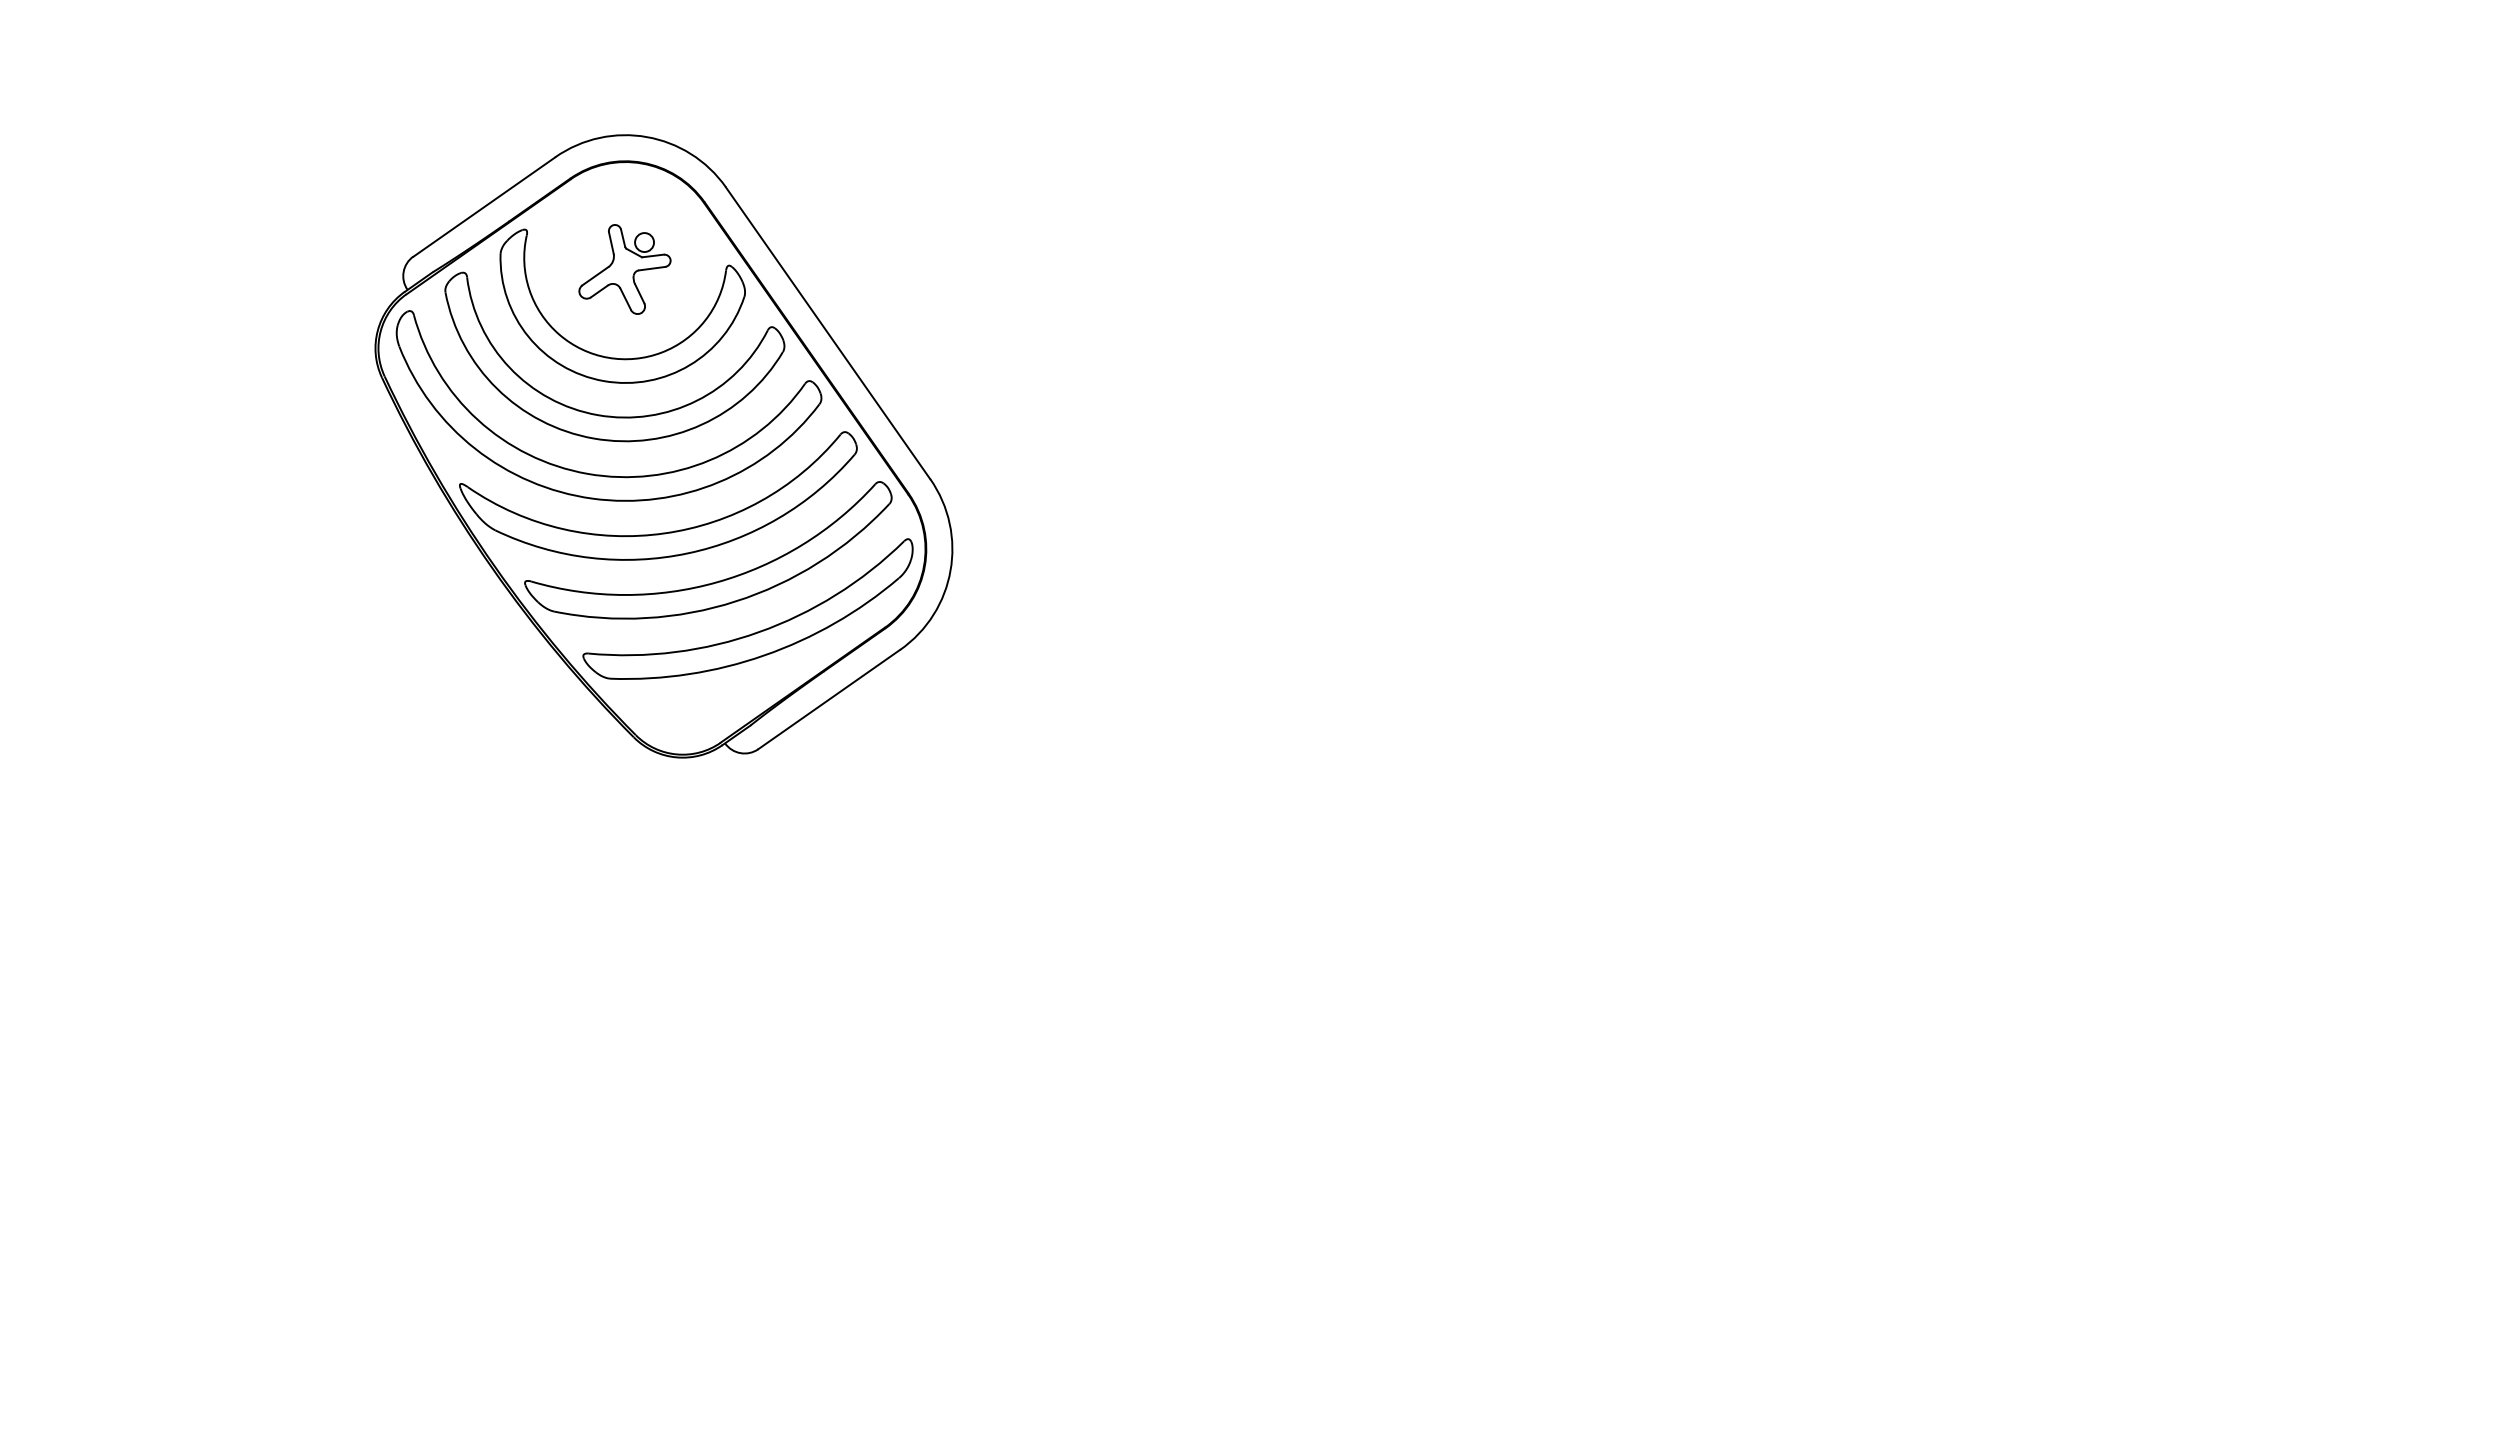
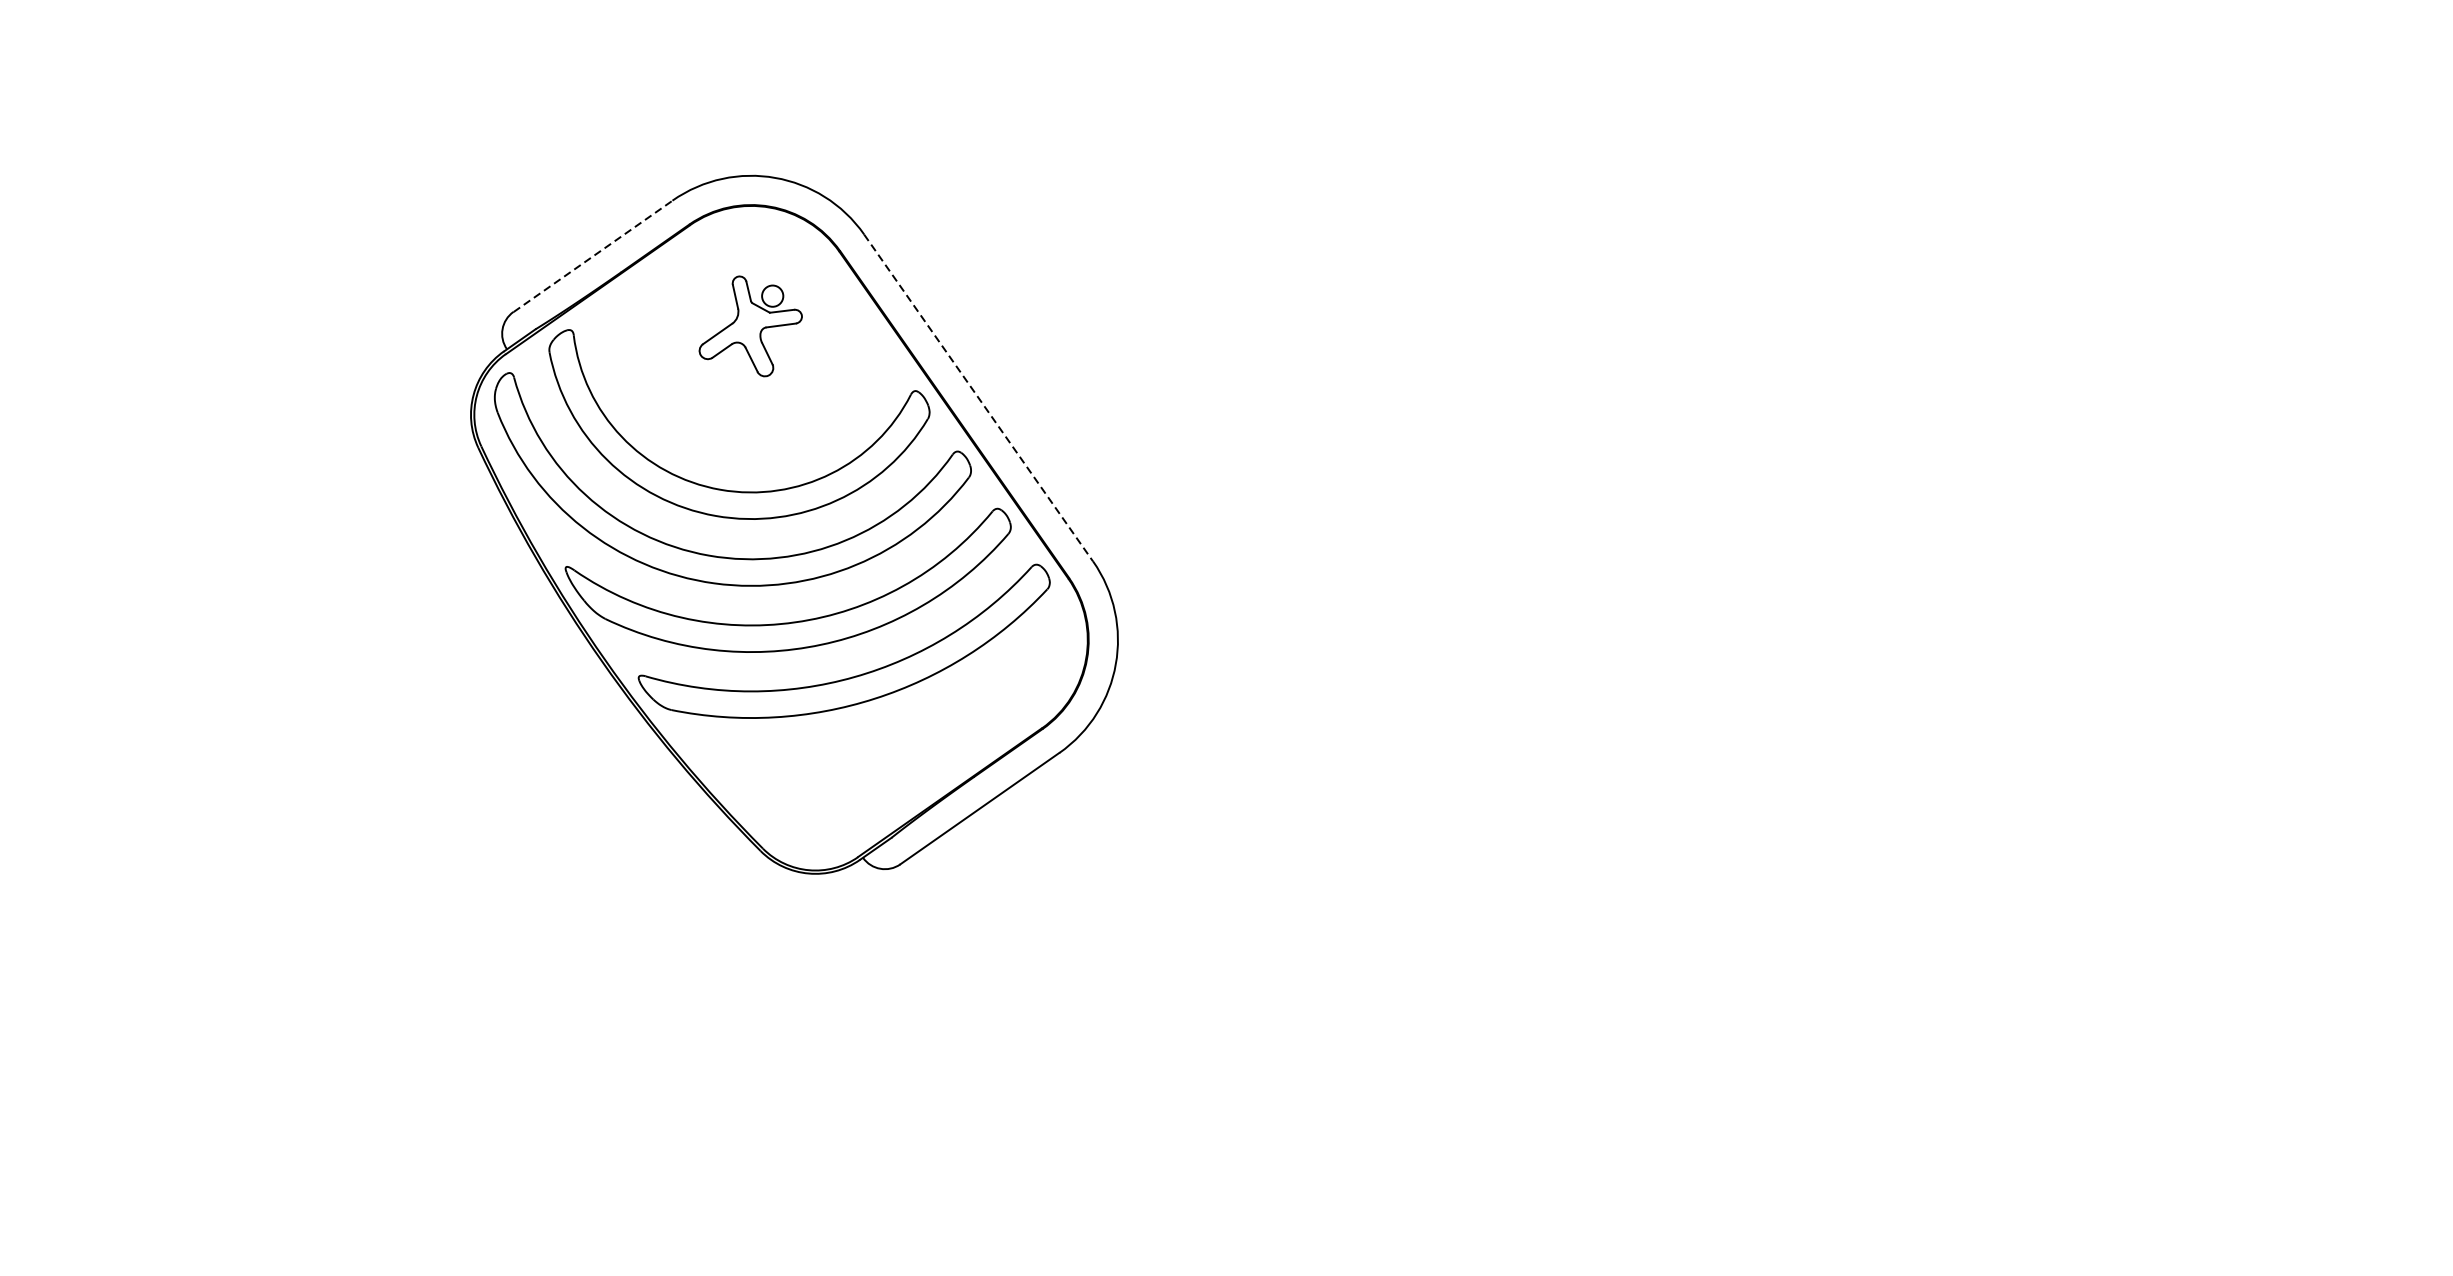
line: (484, 206) -> (593, 255), solid -> dashed
line: (828, 333) -> (979, 398), solid -> dashed
part: (616, 357) -> (741, 425), removed
part: (754, 632) -> (896, 733), removed

